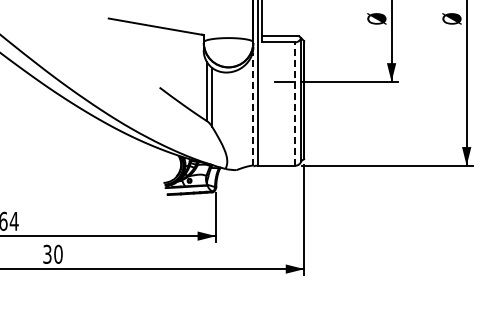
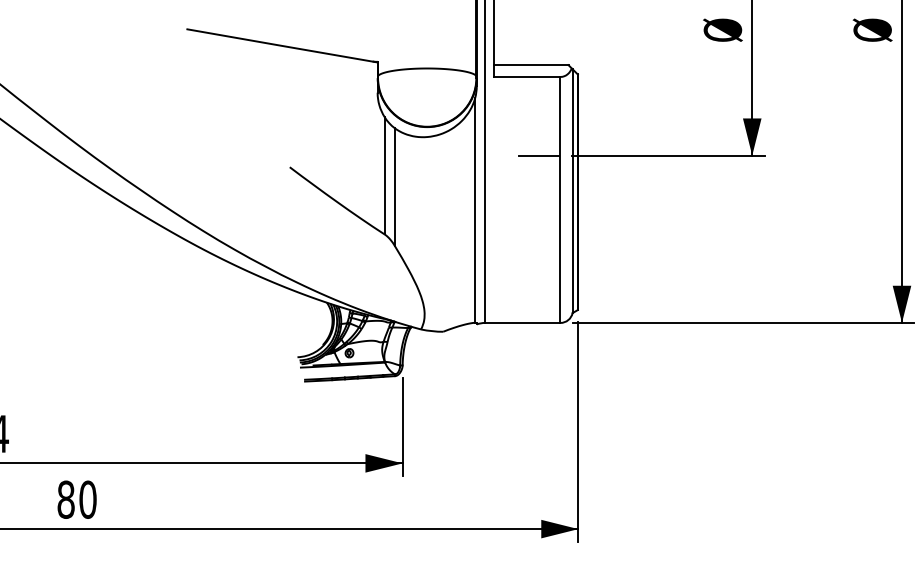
line: (295, 104) -> (560, 200), dashed -> solid
line: (252, 108) -> (474, 208), dashed -> solid
text: (47, 253) -> (66, 497), 30 -> 80

